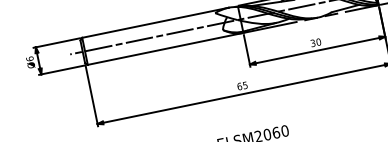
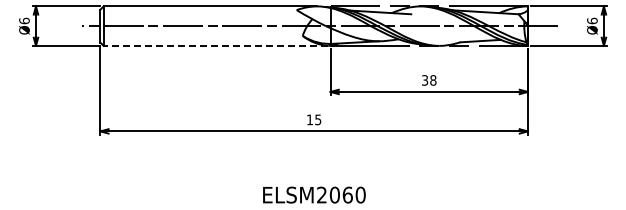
text: (318, 42) -> (433, 80), 30 -> 38
line: (164, 48) -> (215, 45), solid -> dashed
text: (239, 86) -> (309, 119), 65 -> 15

